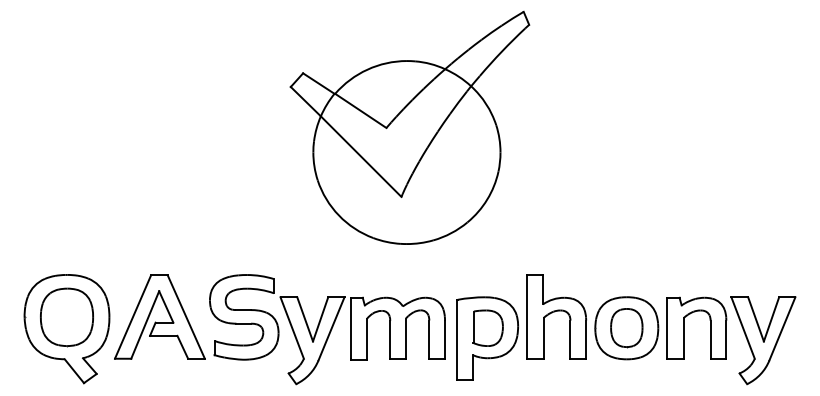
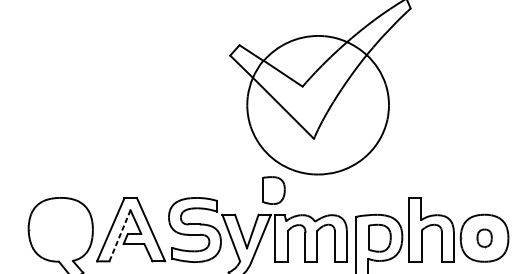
part: (347, 264) -> (273, 189), added
part: (66, 317) -> (60, 230), removed
line: (145, 325) -> (120, 236), solid -> dashed
part: (626, 328) -> (484, 238), size x0.6

